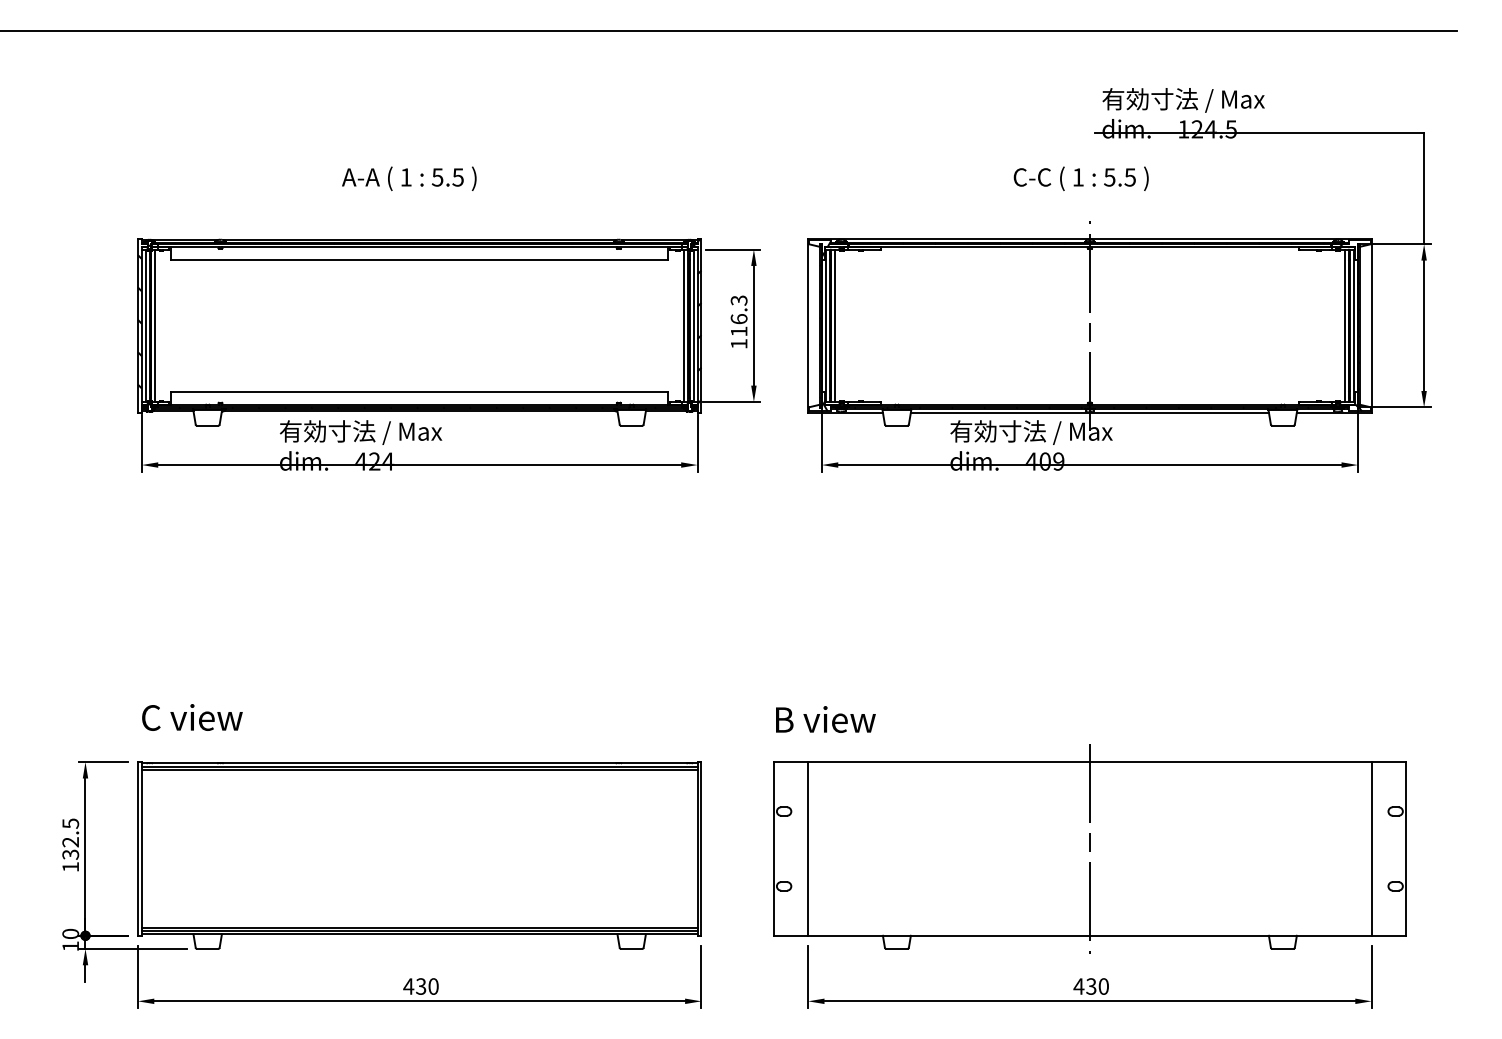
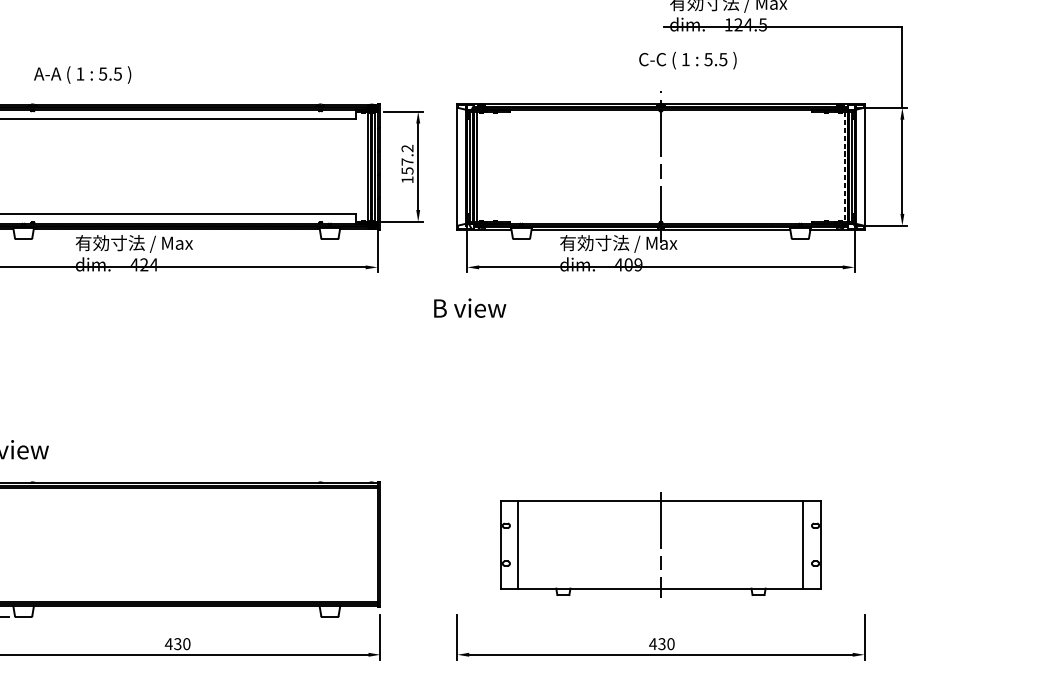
text: (409, 178) -> (82, 74), moved
text: (1080, 178) -> (687, 60), moved
text: (738, 315) -> (407, 159), 116.3 -> 157.2
line: (1344, 326) -> (844, 167), solid -> dashed
text: (825, 719) -> (469, 308), moved
part: (1089, 848) -> (660, 544), size x0.7

